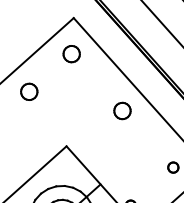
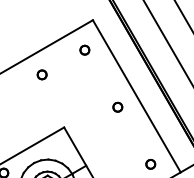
part: (71, 53) -> (84, 49), size x0.62
part: (28, 91) -> (41, 74), size x0.62
part: (121, 109) -> (117, 106), size x0.62

